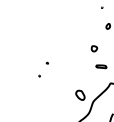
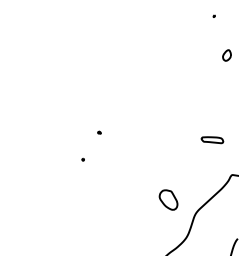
part: (94, 48) -> (198, 101), removed

